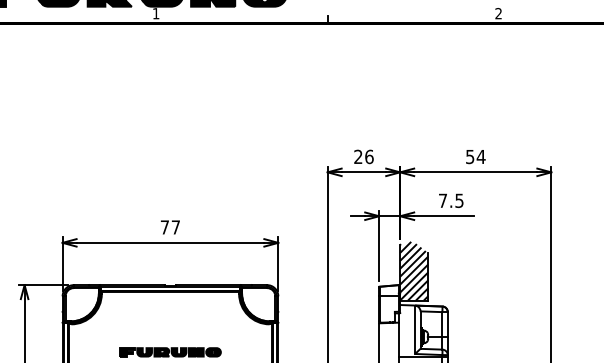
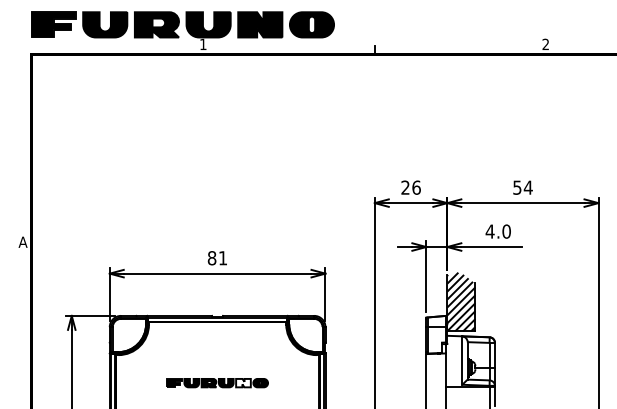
text: (450, 200) -> (497, 231), 7.5 -> 4.0
text: (170, 227) -> (217, 258), 77 -> 81
fill: (196, 351) -> (243, 382), removed

